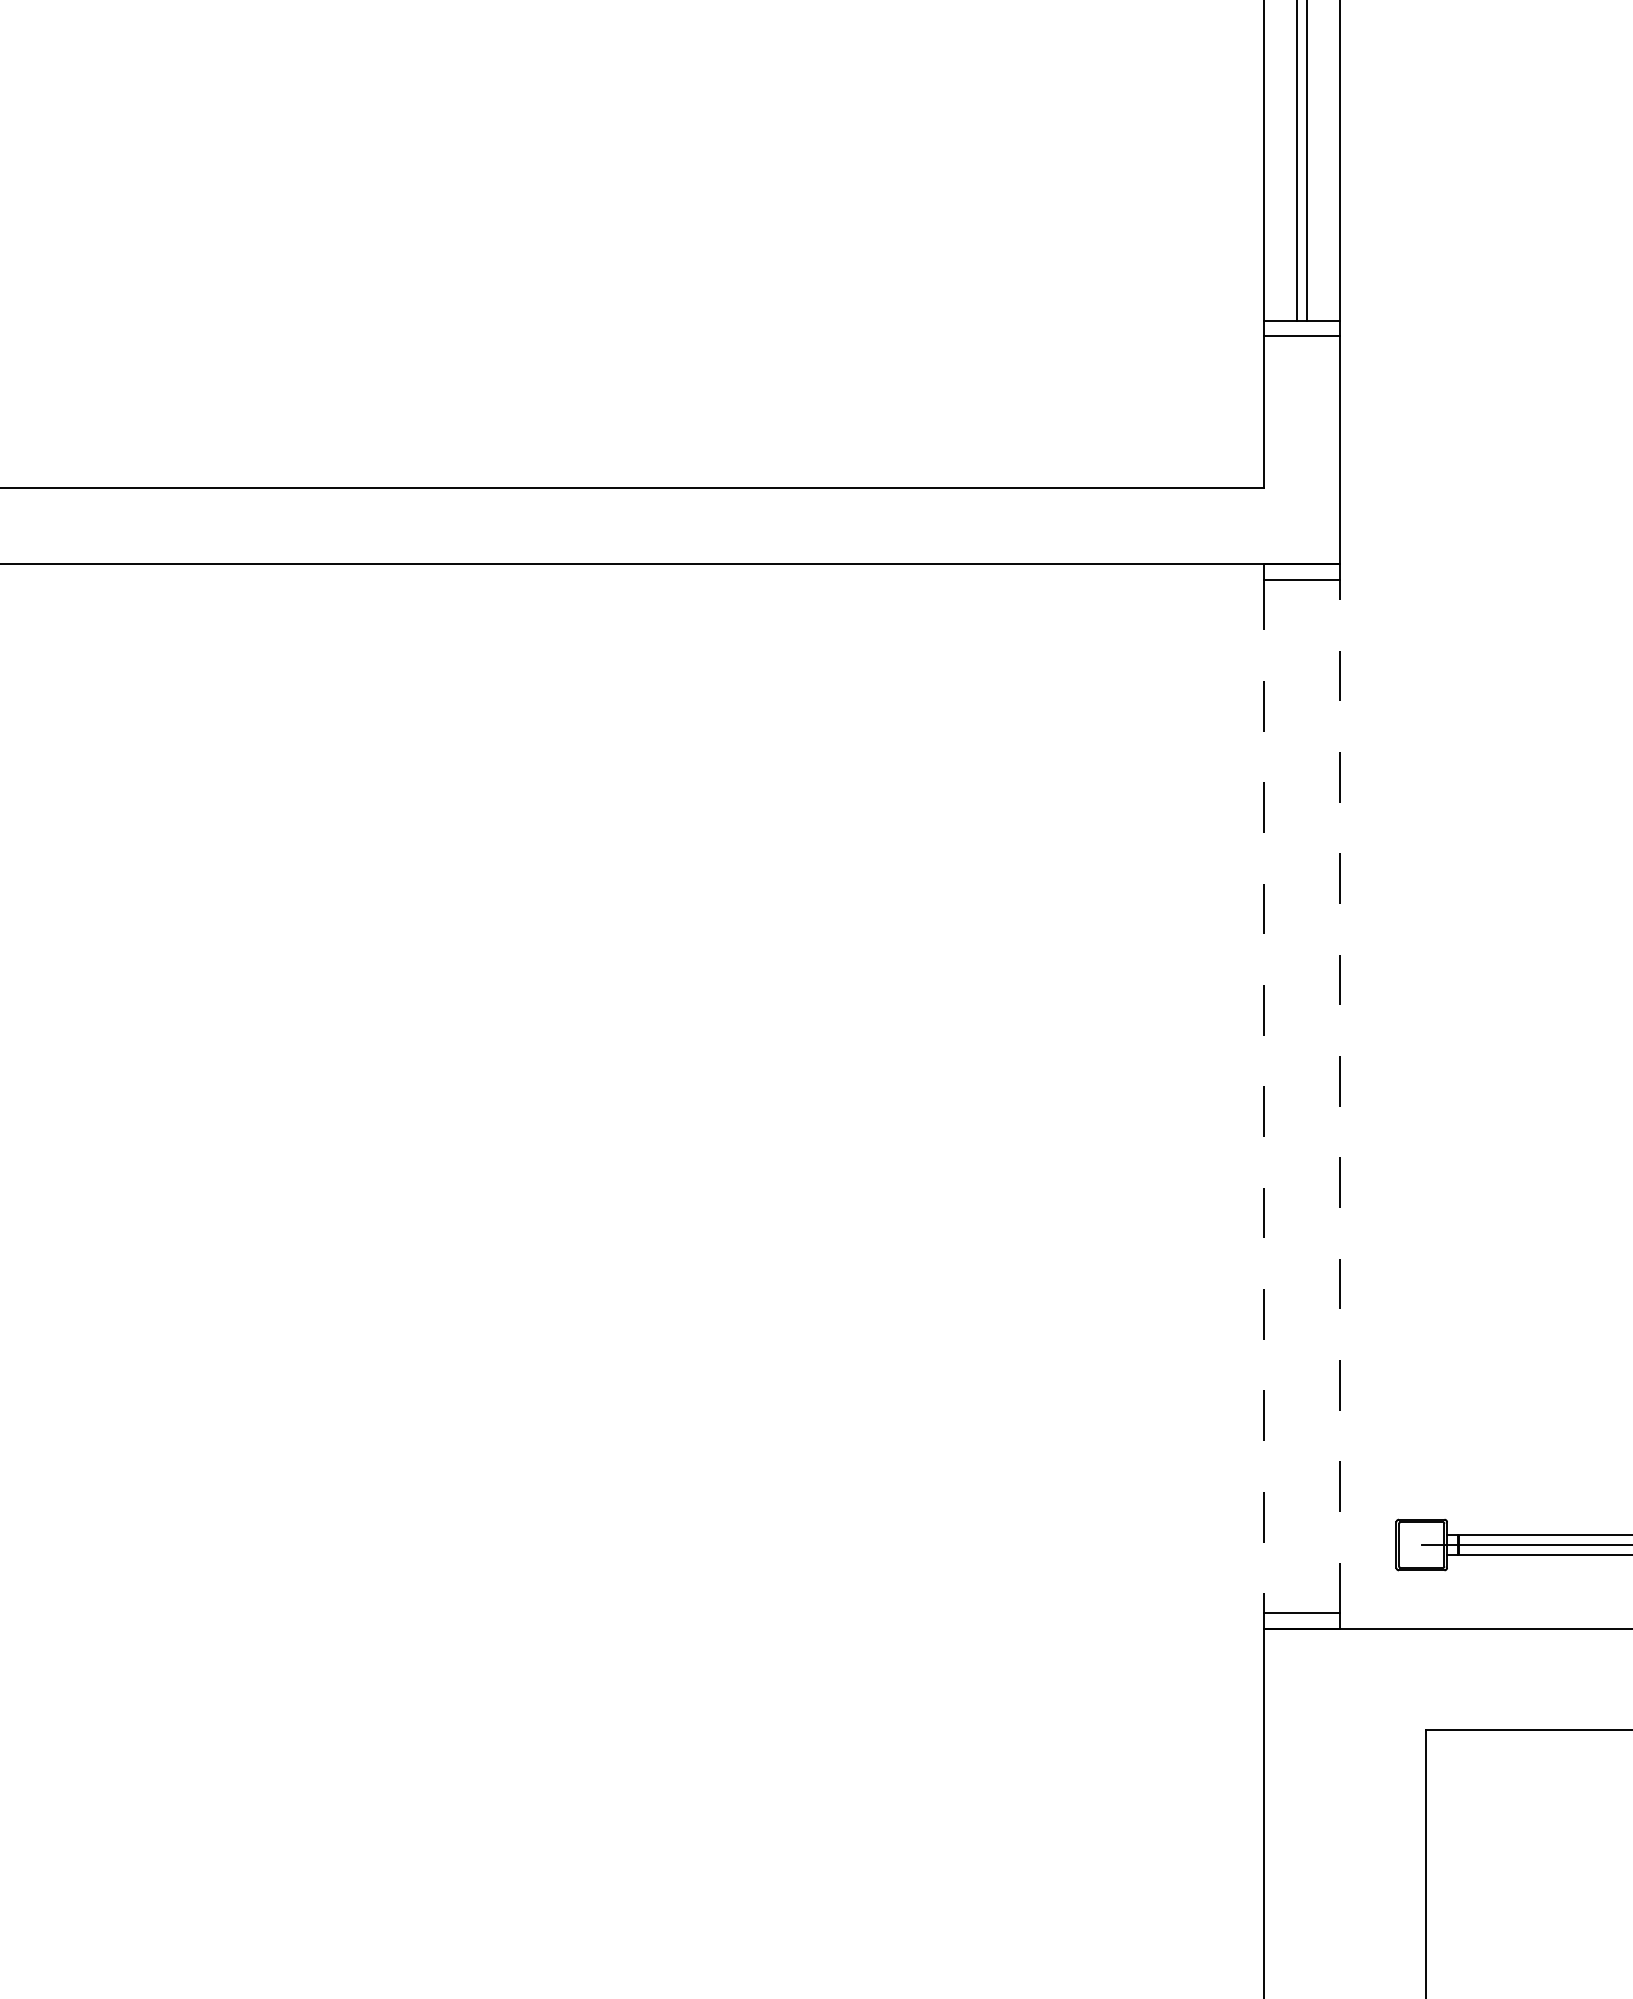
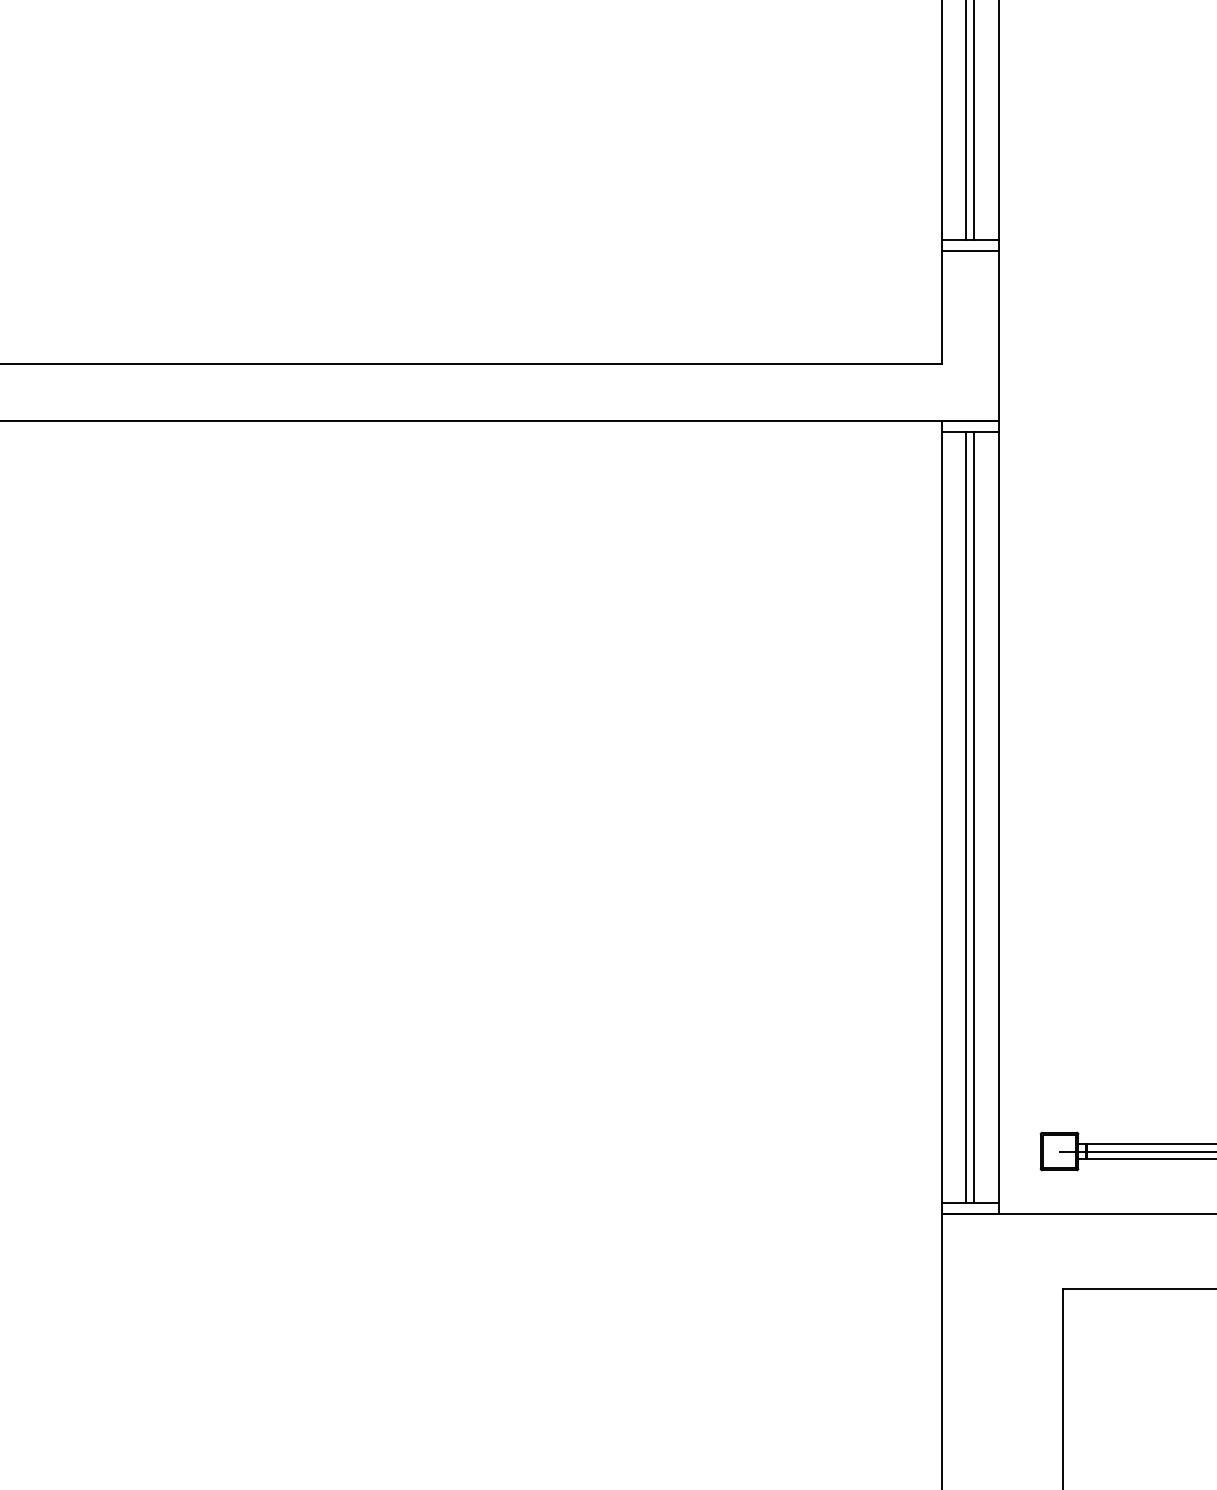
line: (1263, 1096) -> (941, 817), dashed -> solid
line: (1296, 1096) -> (966, 817), added
line: (1307, 1096) -> (974, 817), added
line: (1339, 1096) -> (998, 817), dashed -> solid

